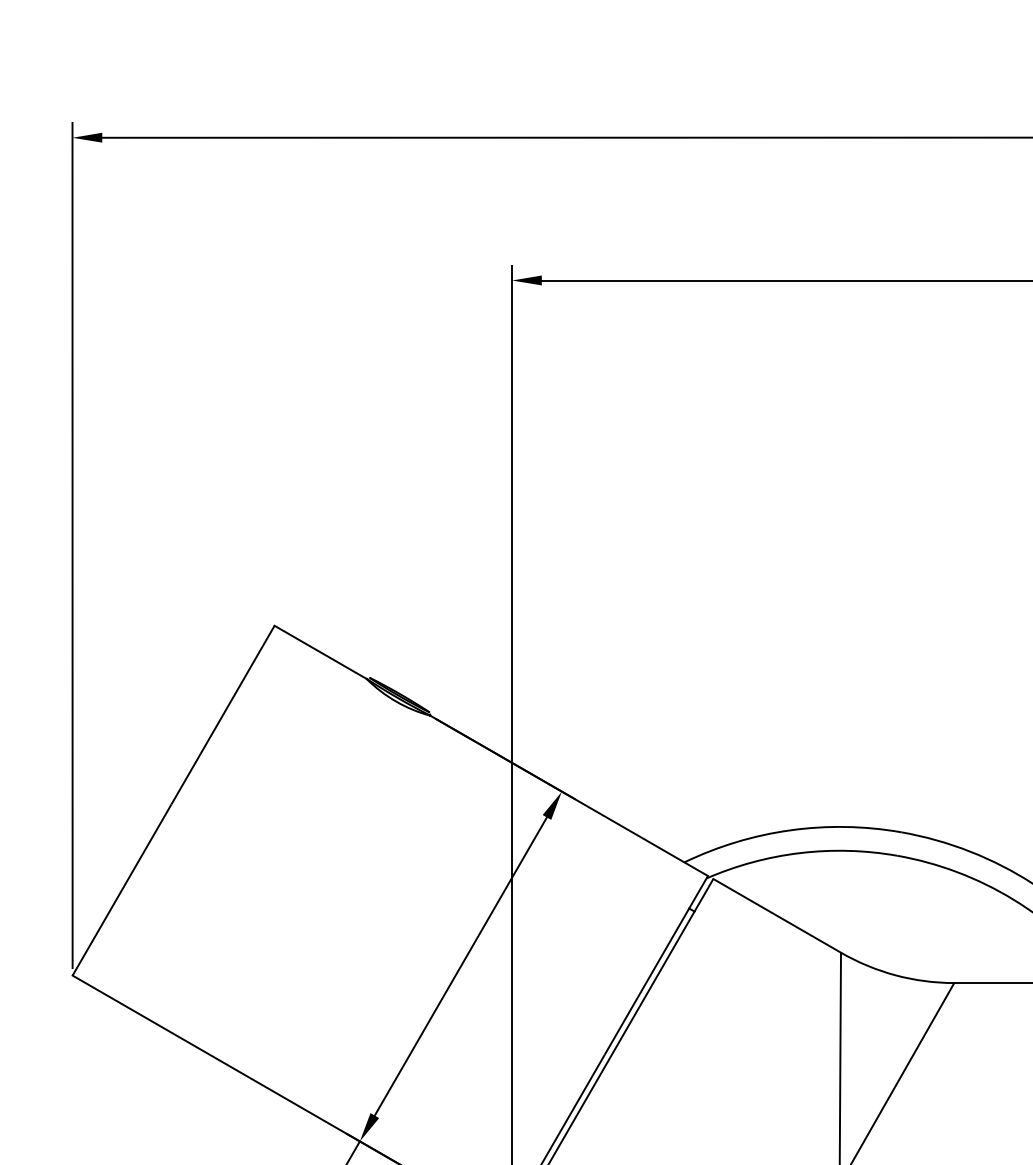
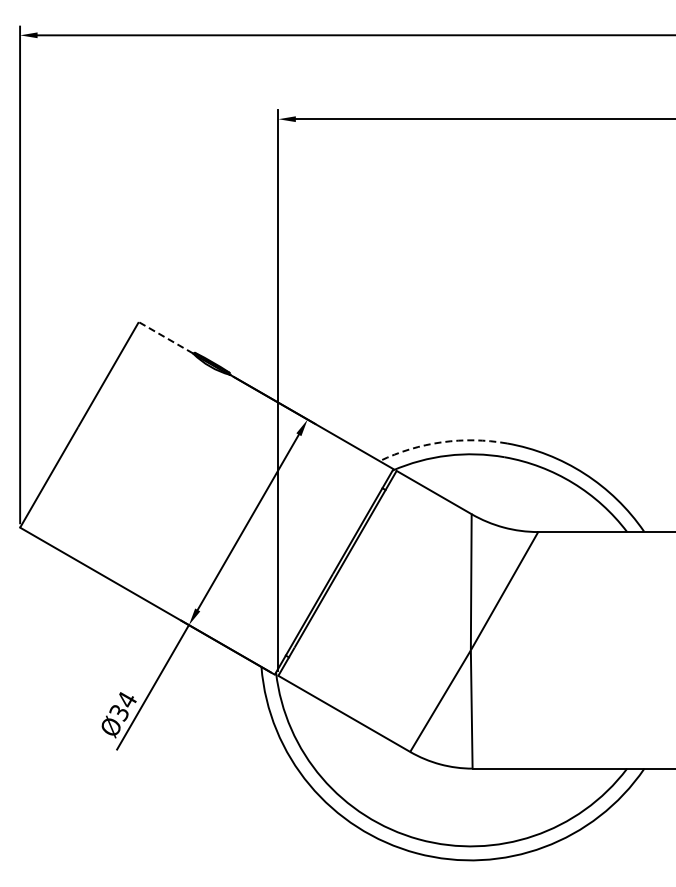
line: (319, 651) -> (165, 337), solid -> dashed
arc: (791, 830) -> (442, 442), solid -> dashed

